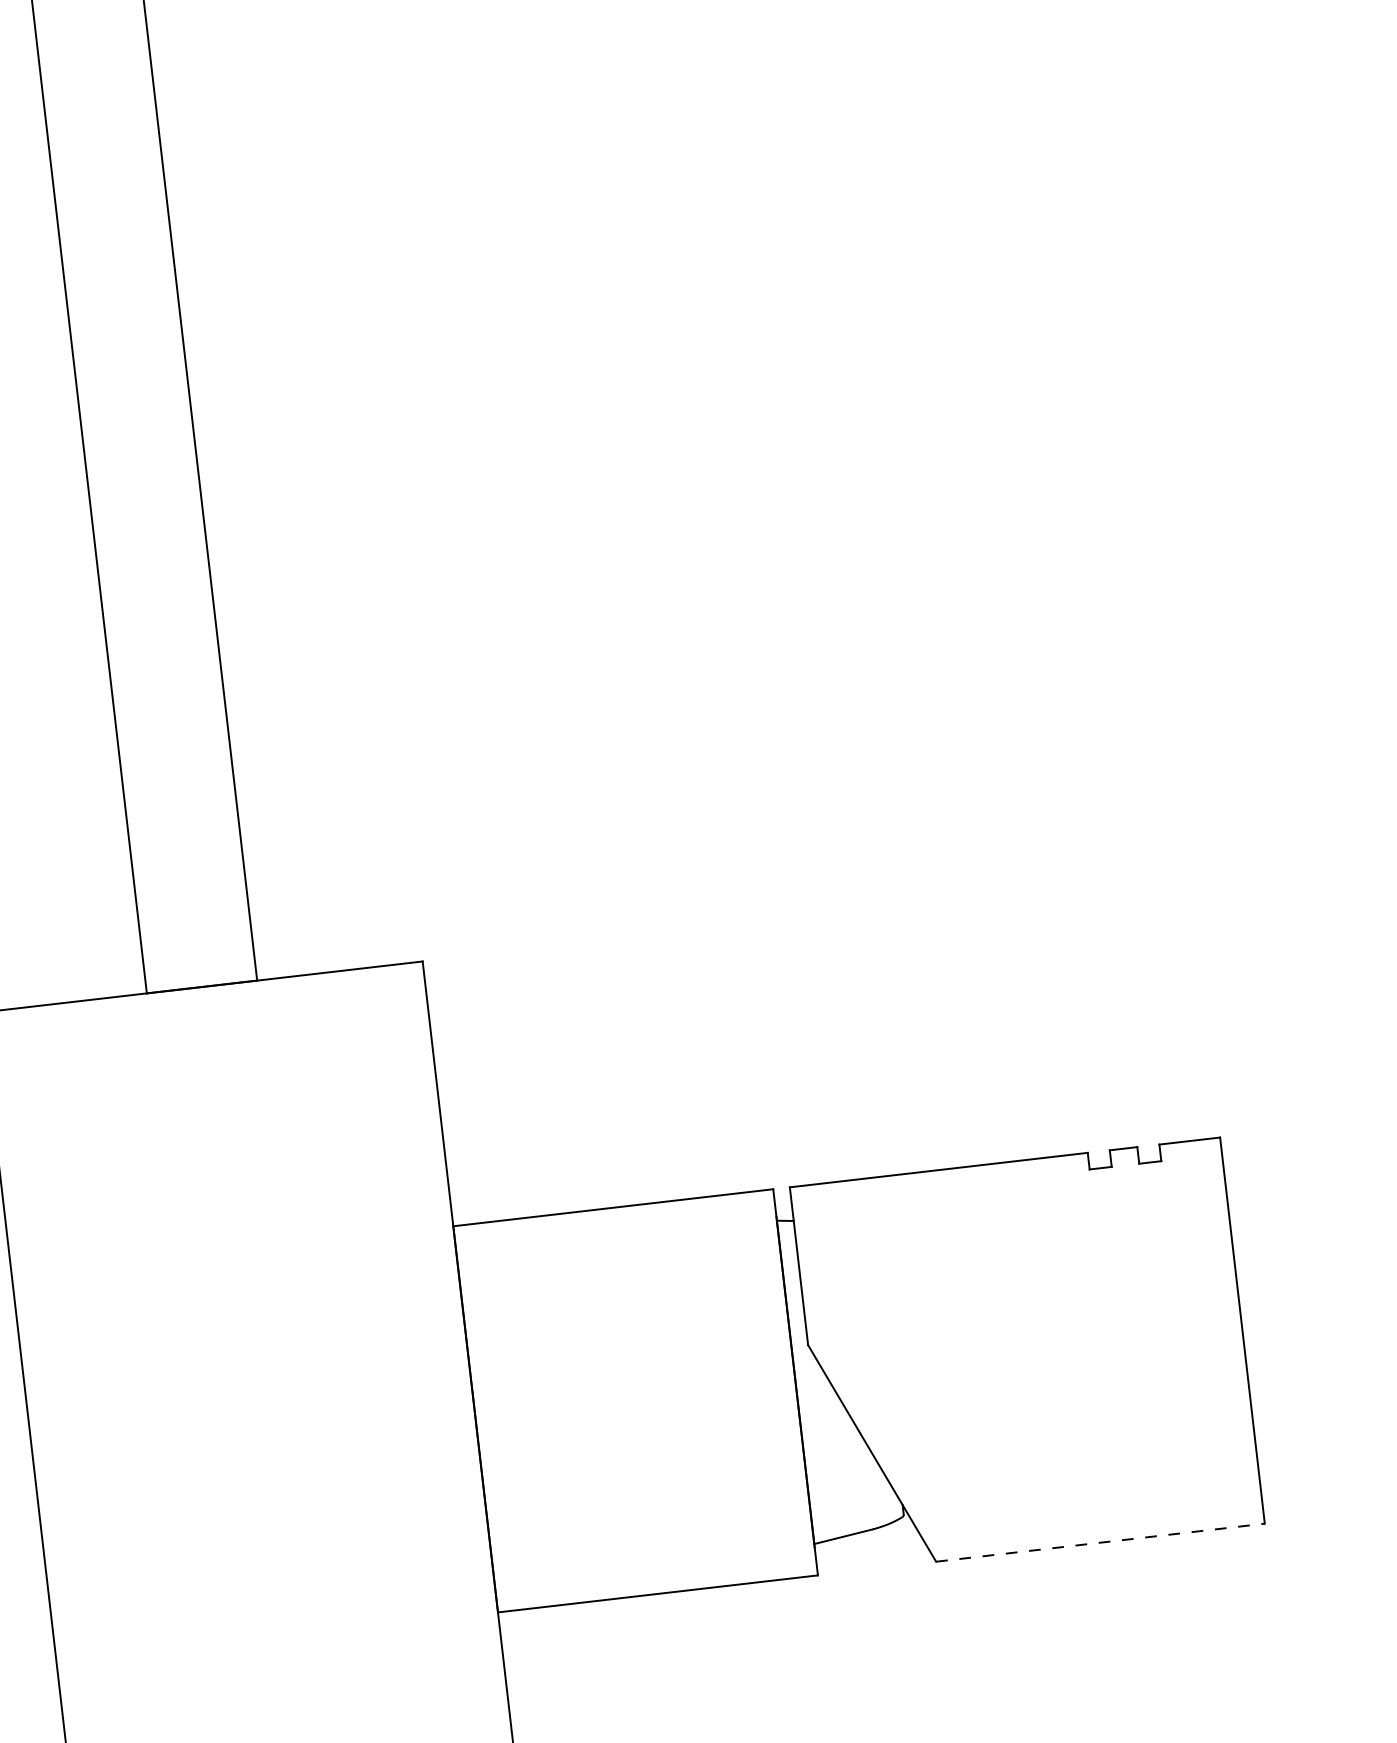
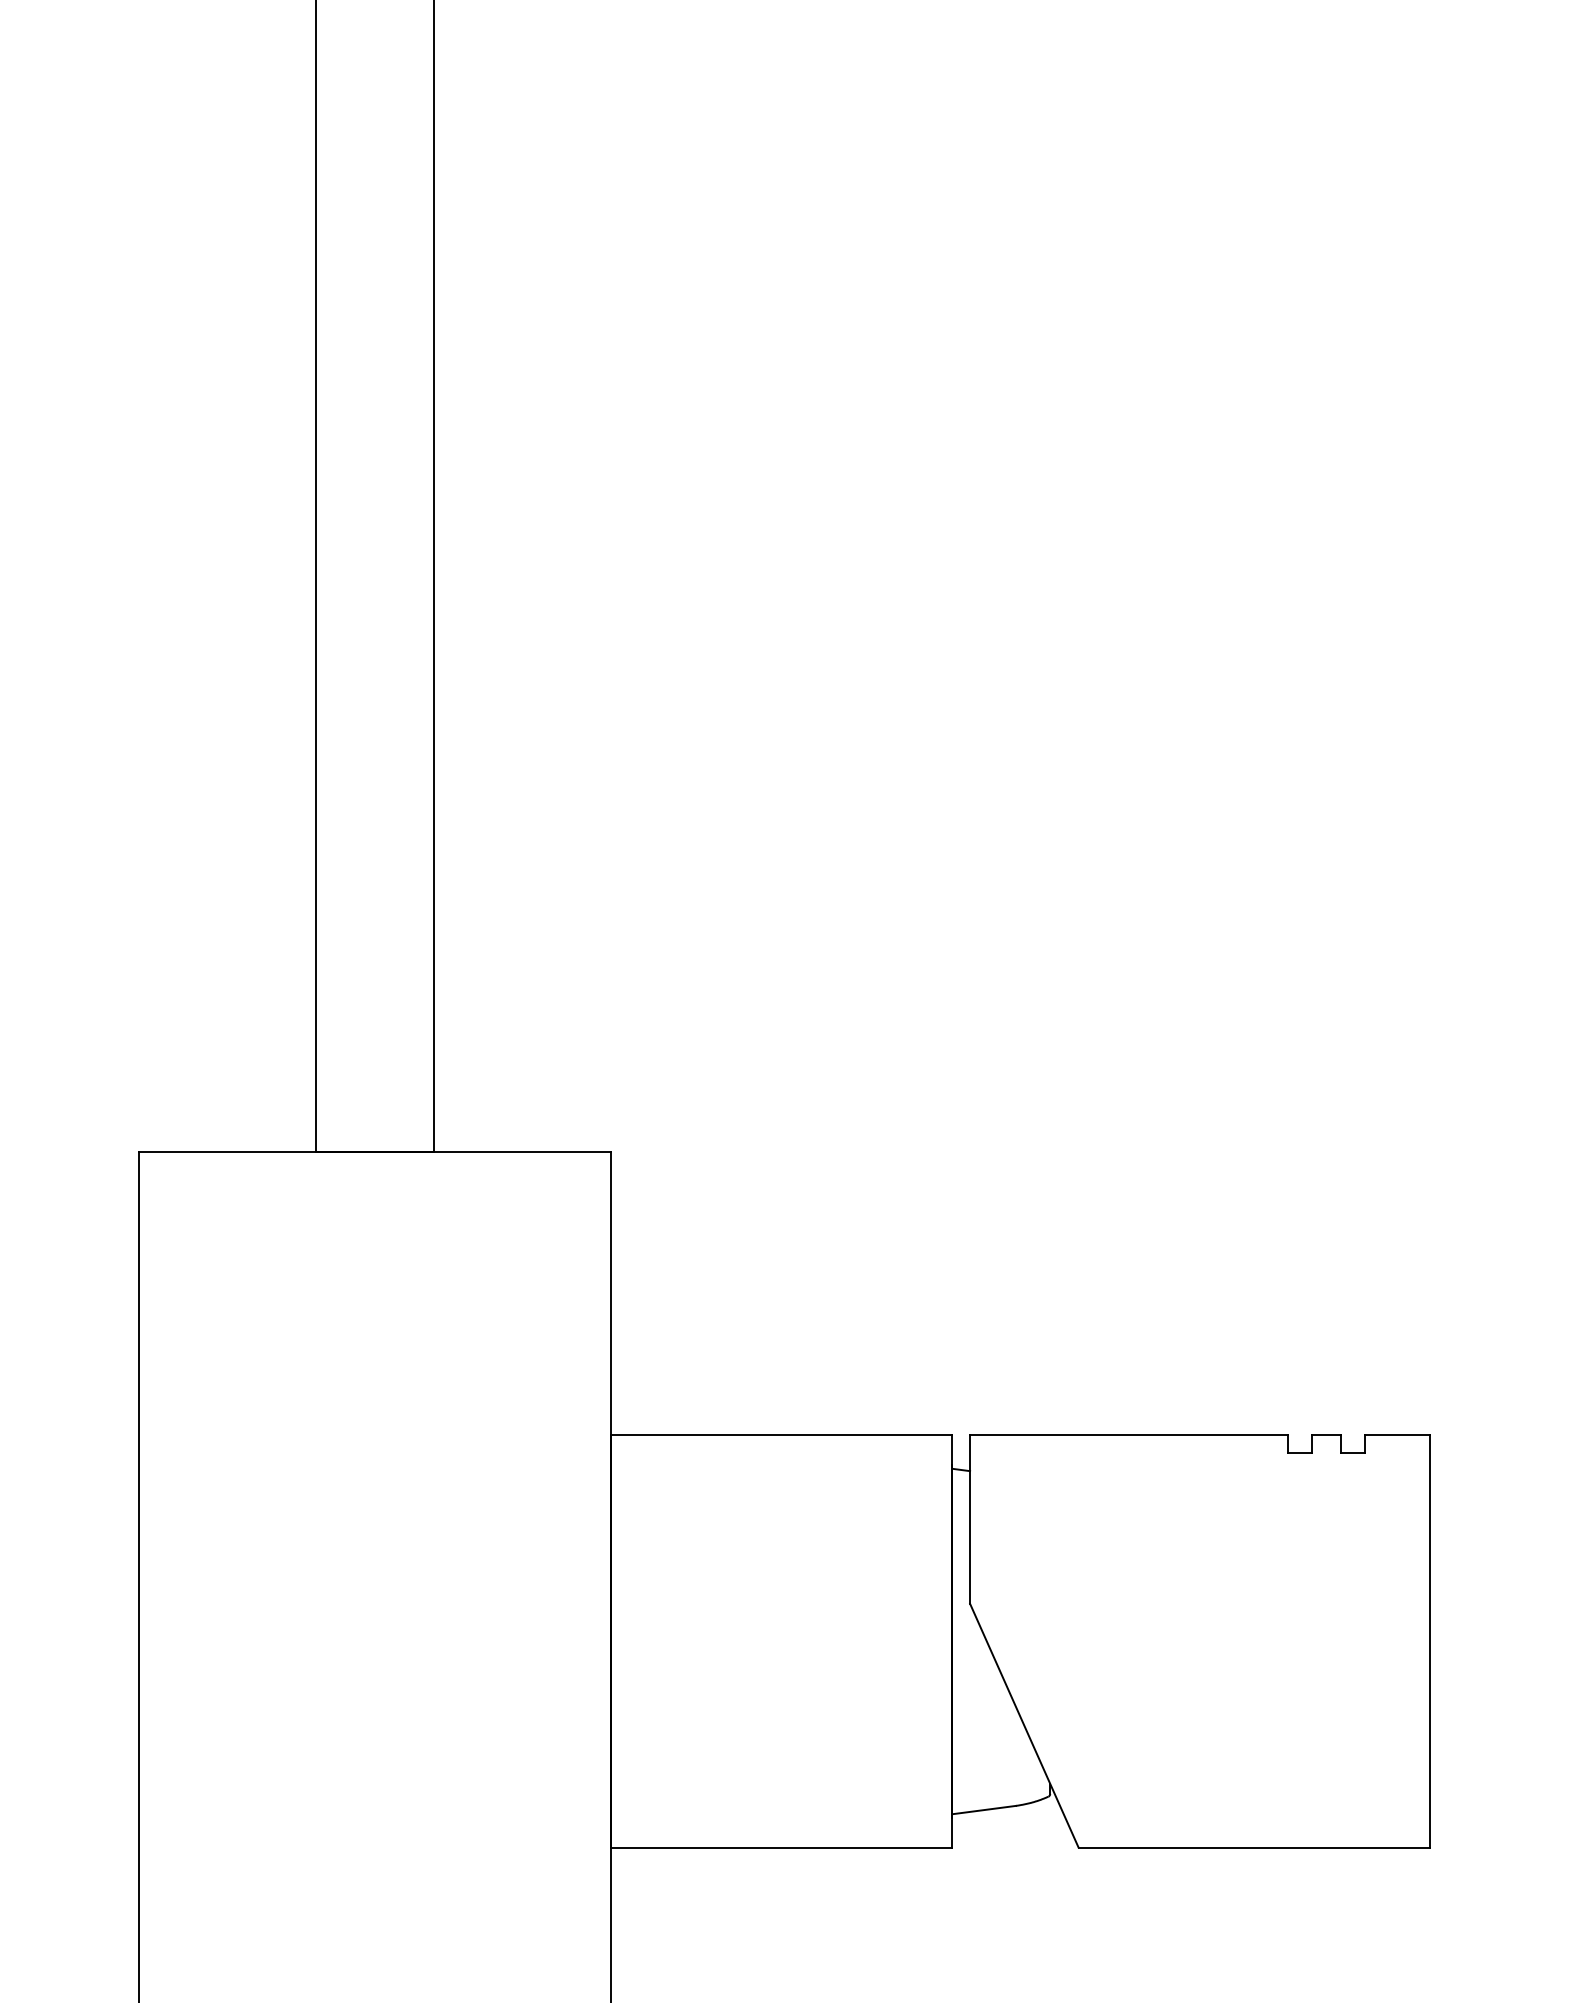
line: (1100, 1542) -> (1254, 1847), dashed -> solid

